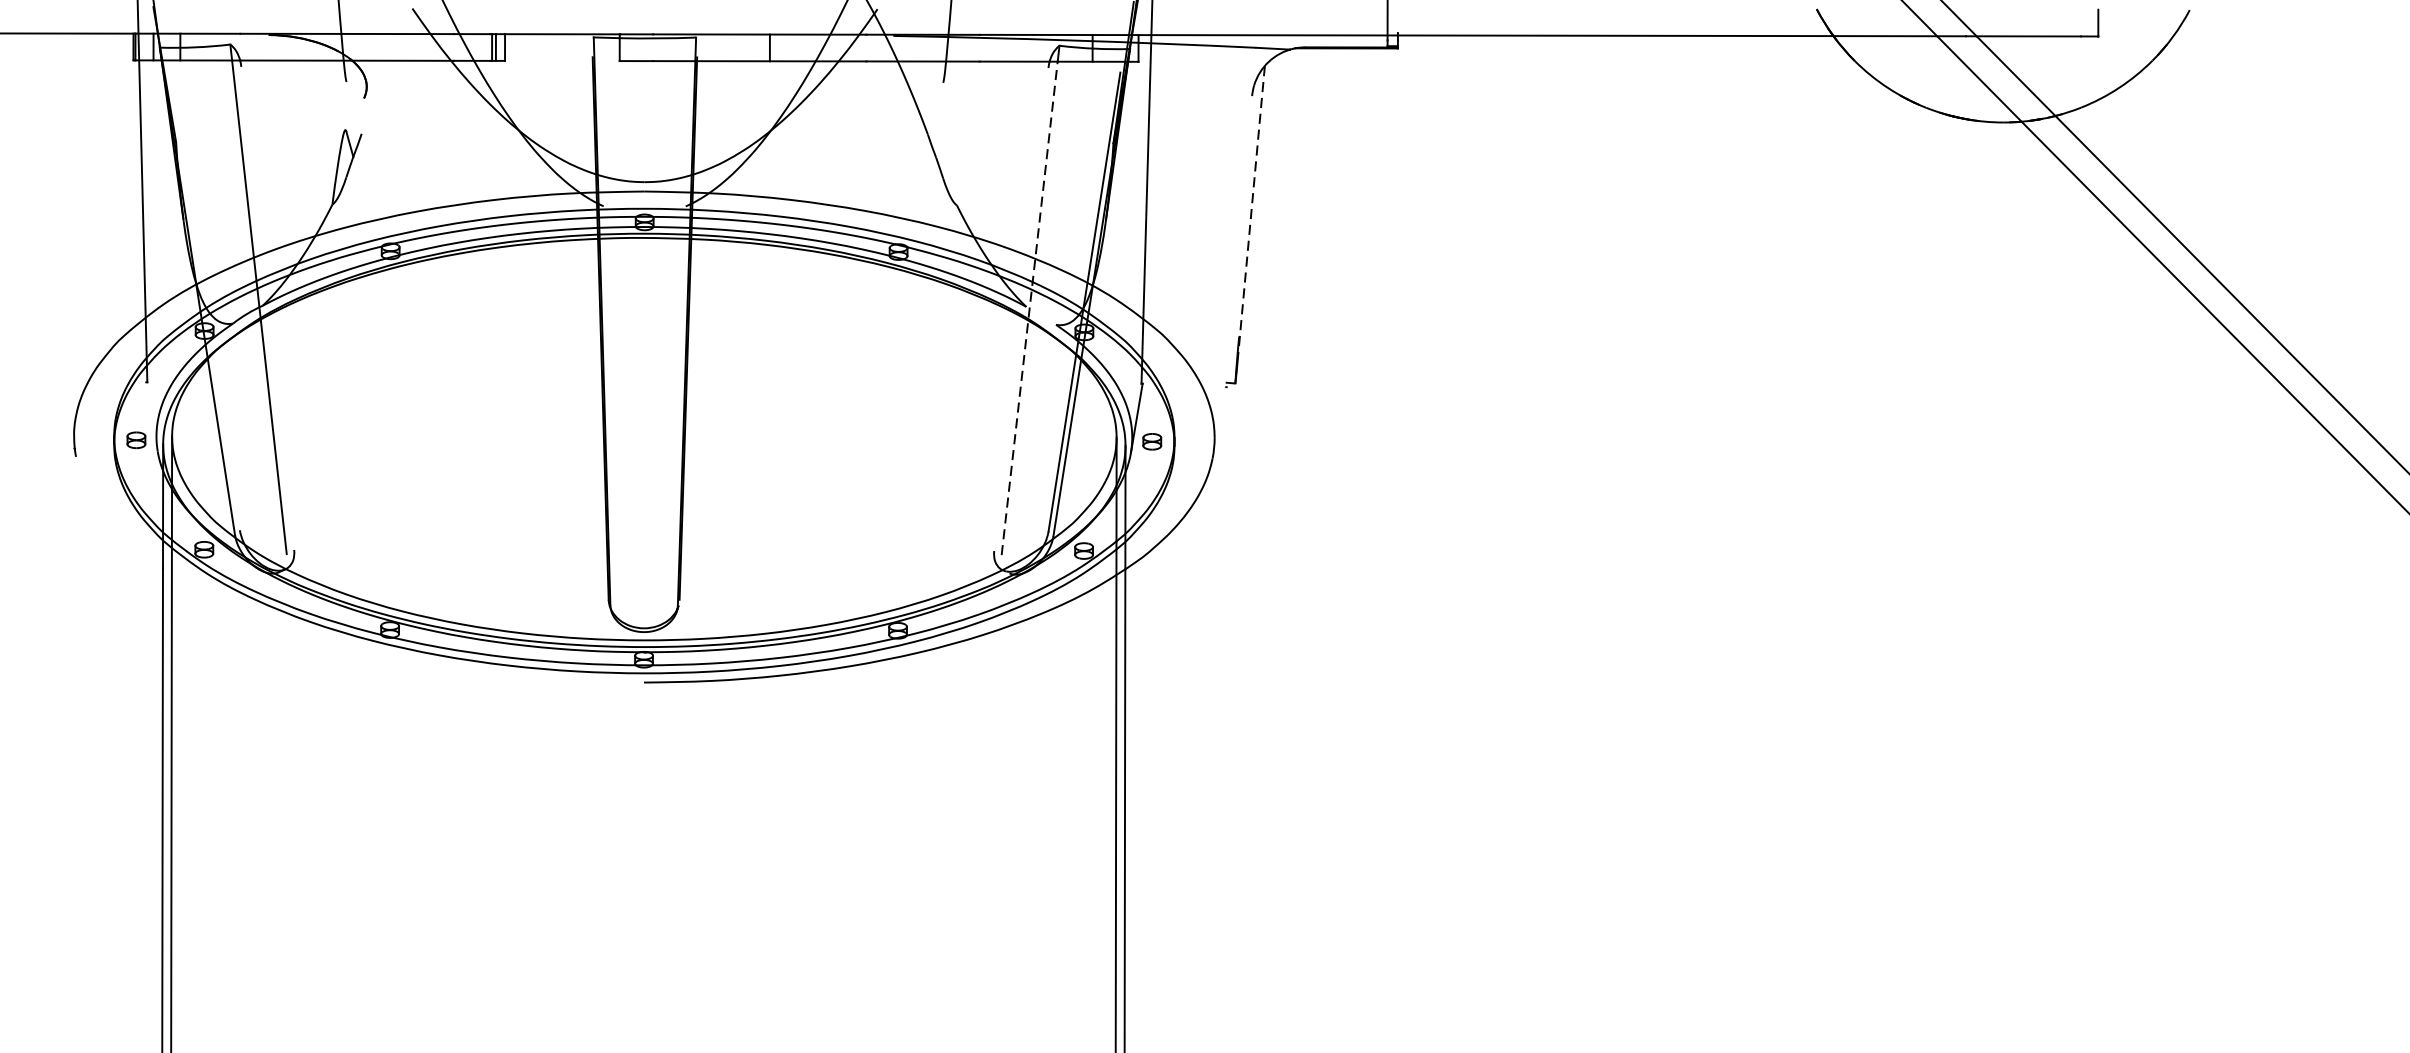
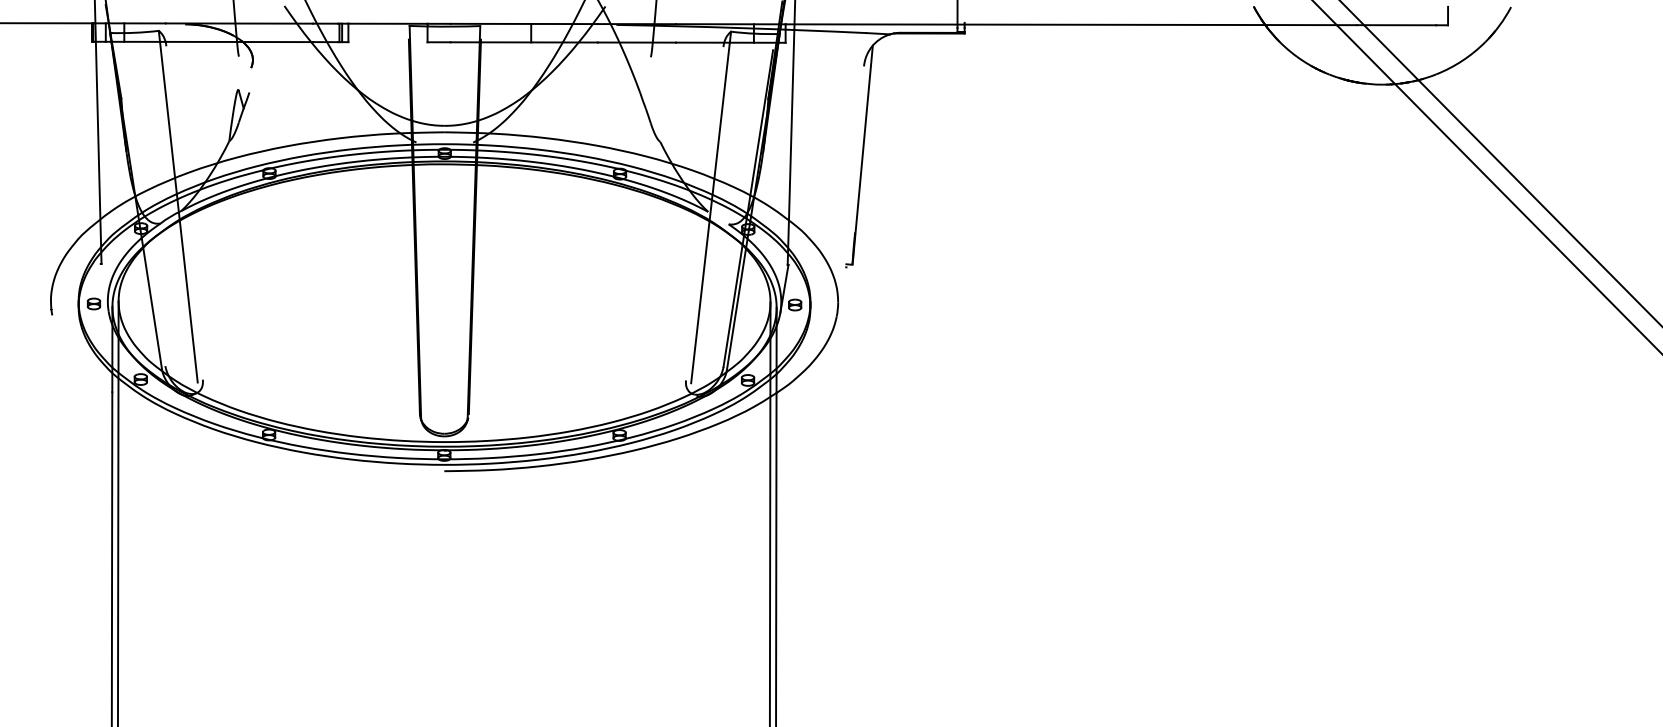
line: (1251, 213) -> (863, 147), dashed -> solid
line: (1029, 307) -> (710, 212), dashed -> solid

